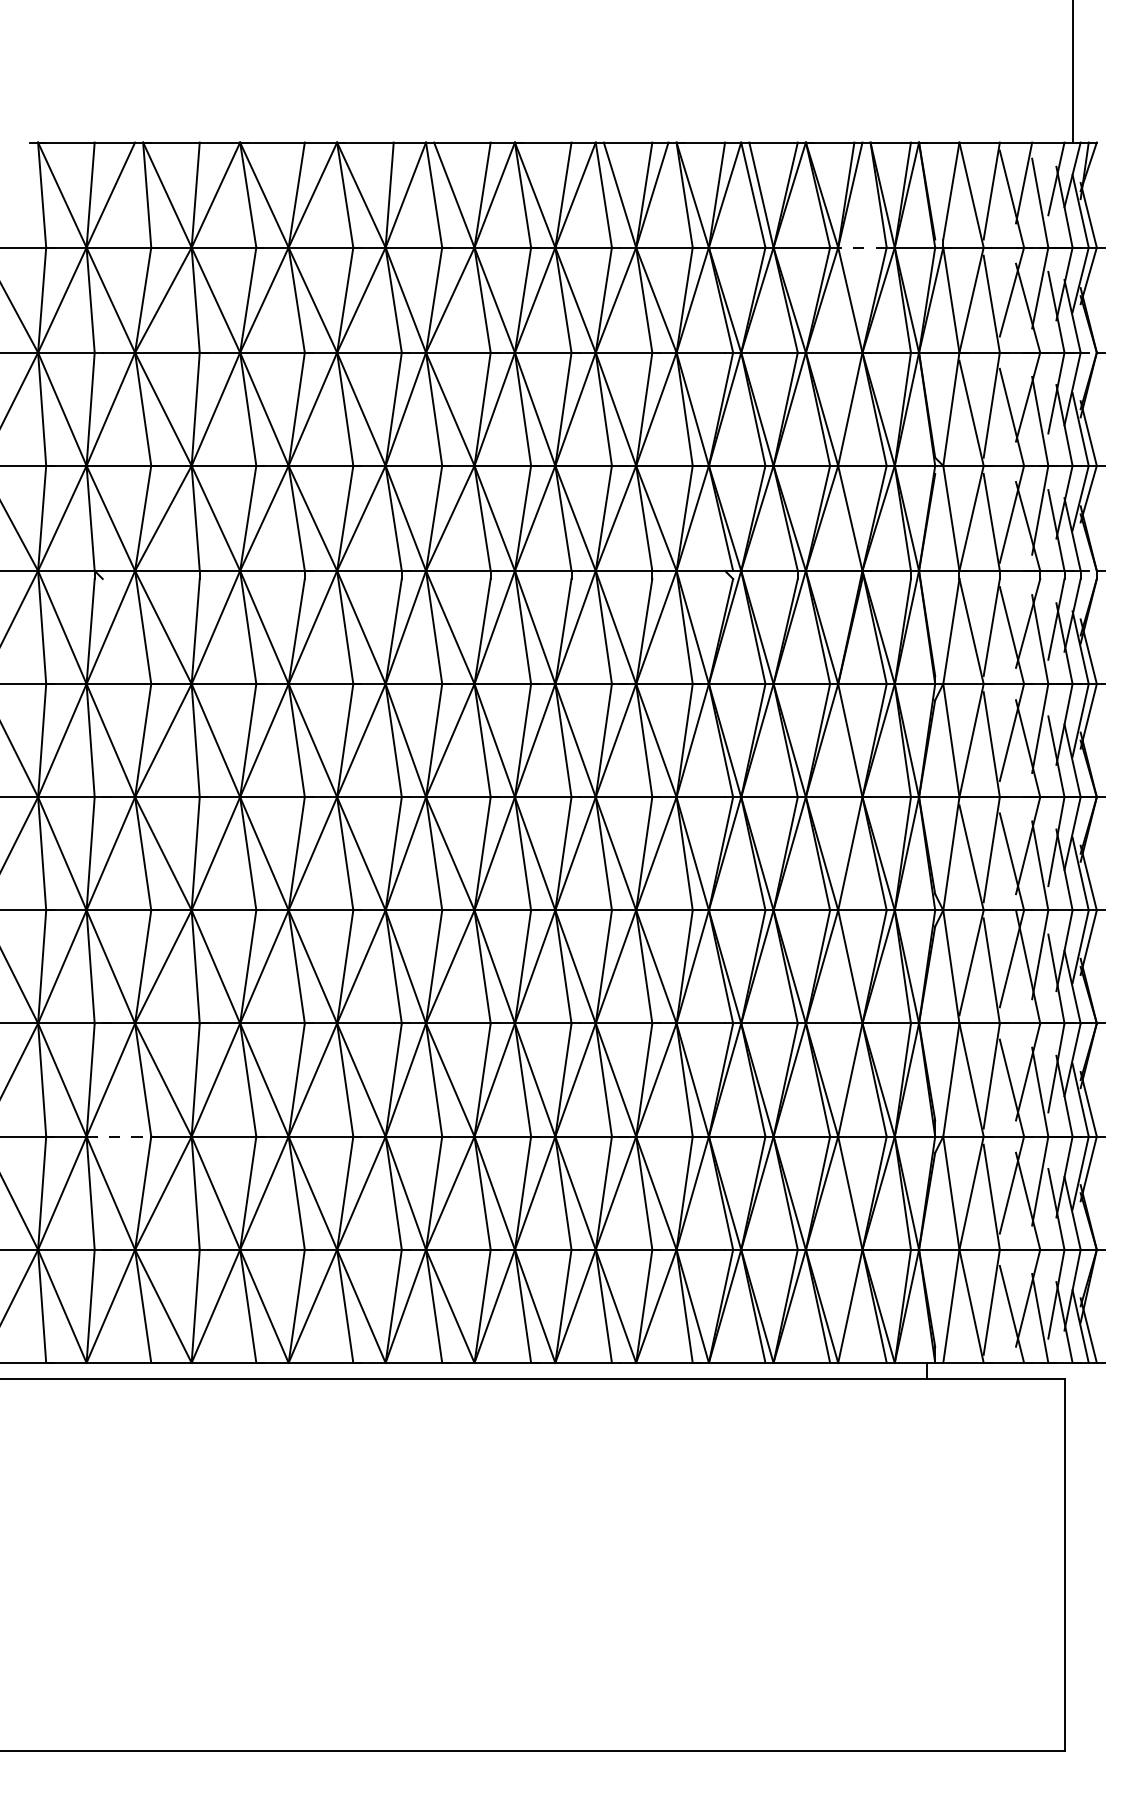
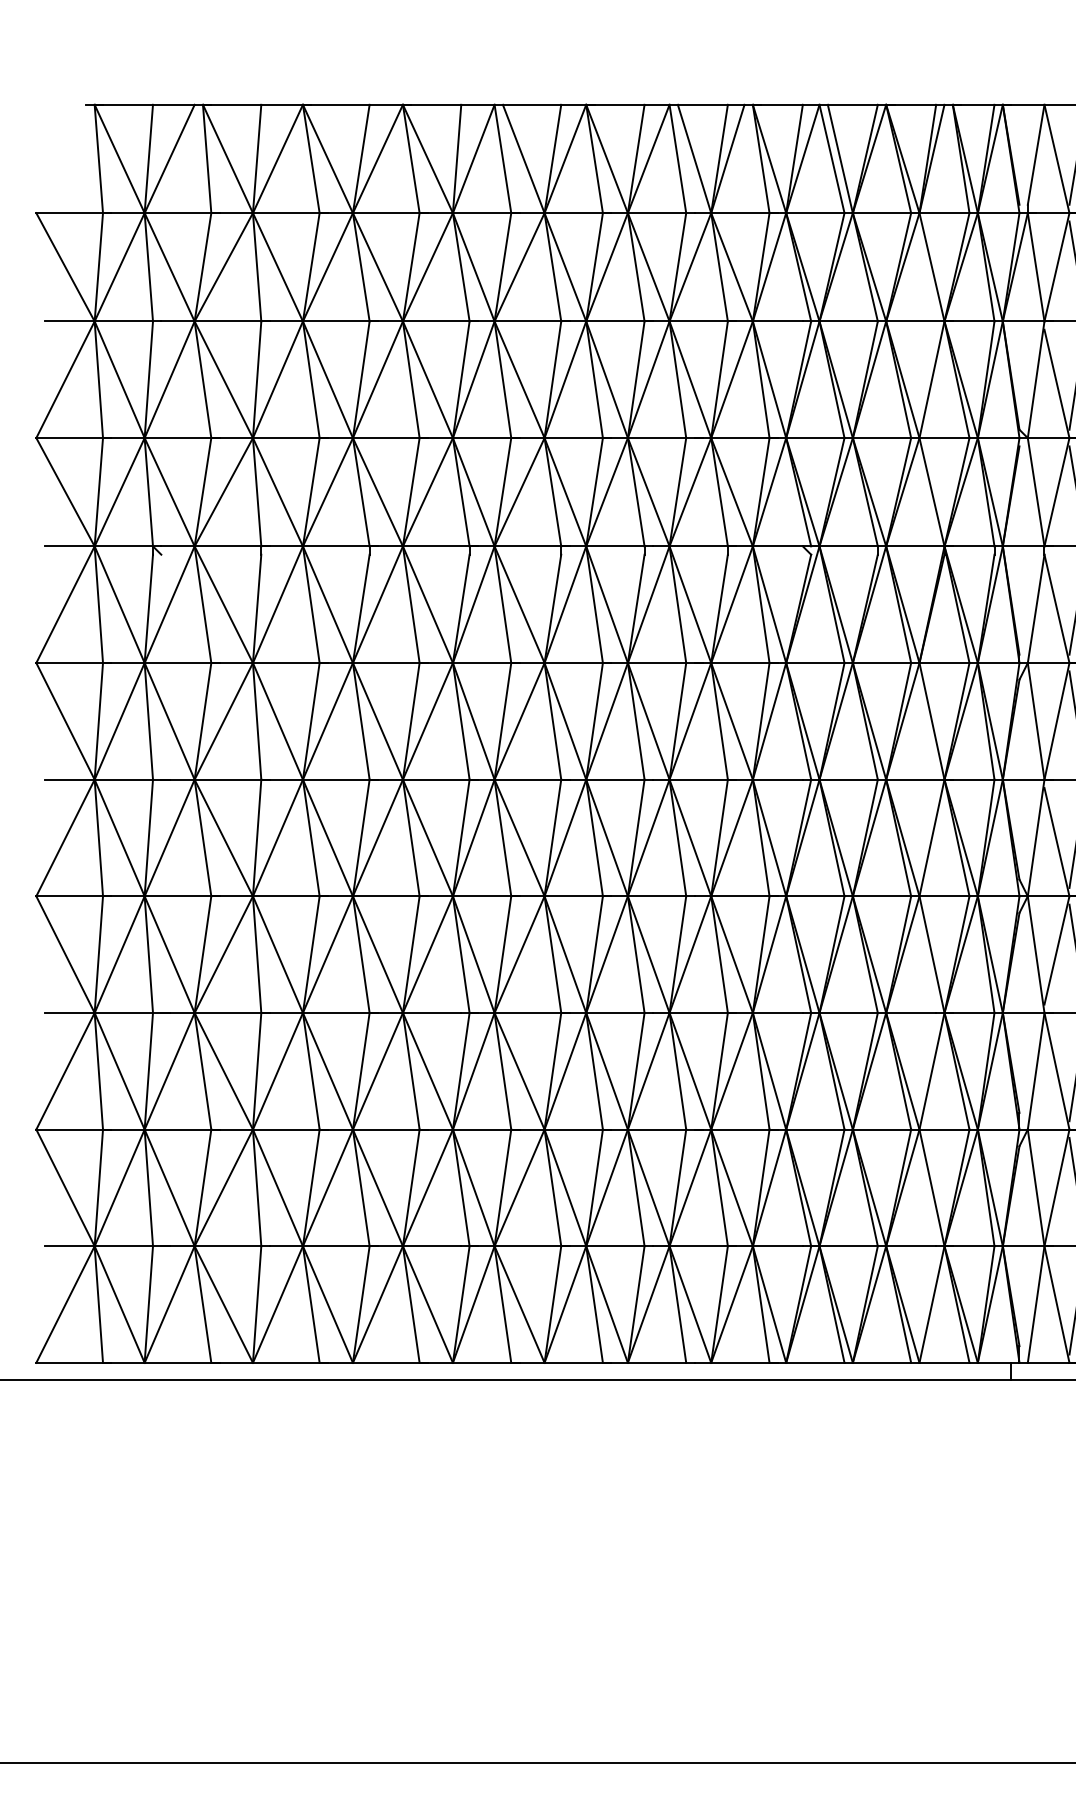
line: (861, 247) -> (943, 212), dashed -> solid
line: (119, 1136) -> (178, 1129), dashed -> solid

